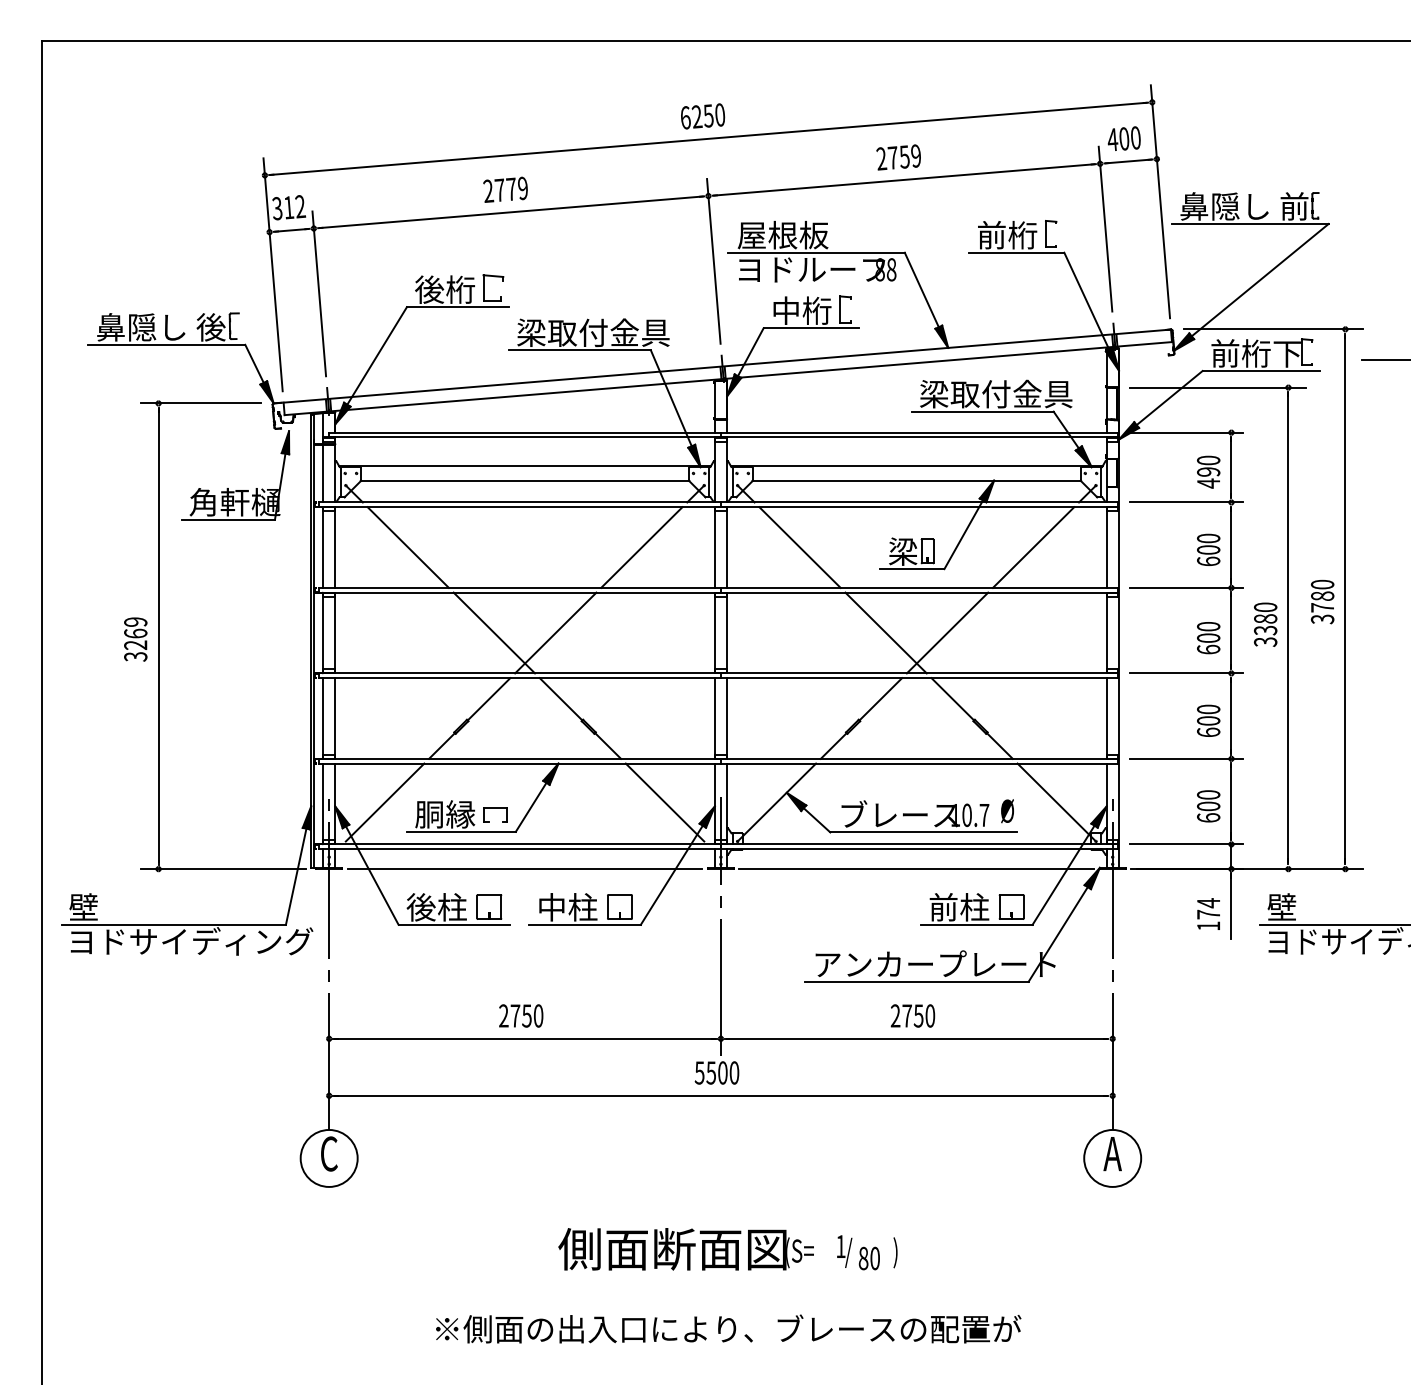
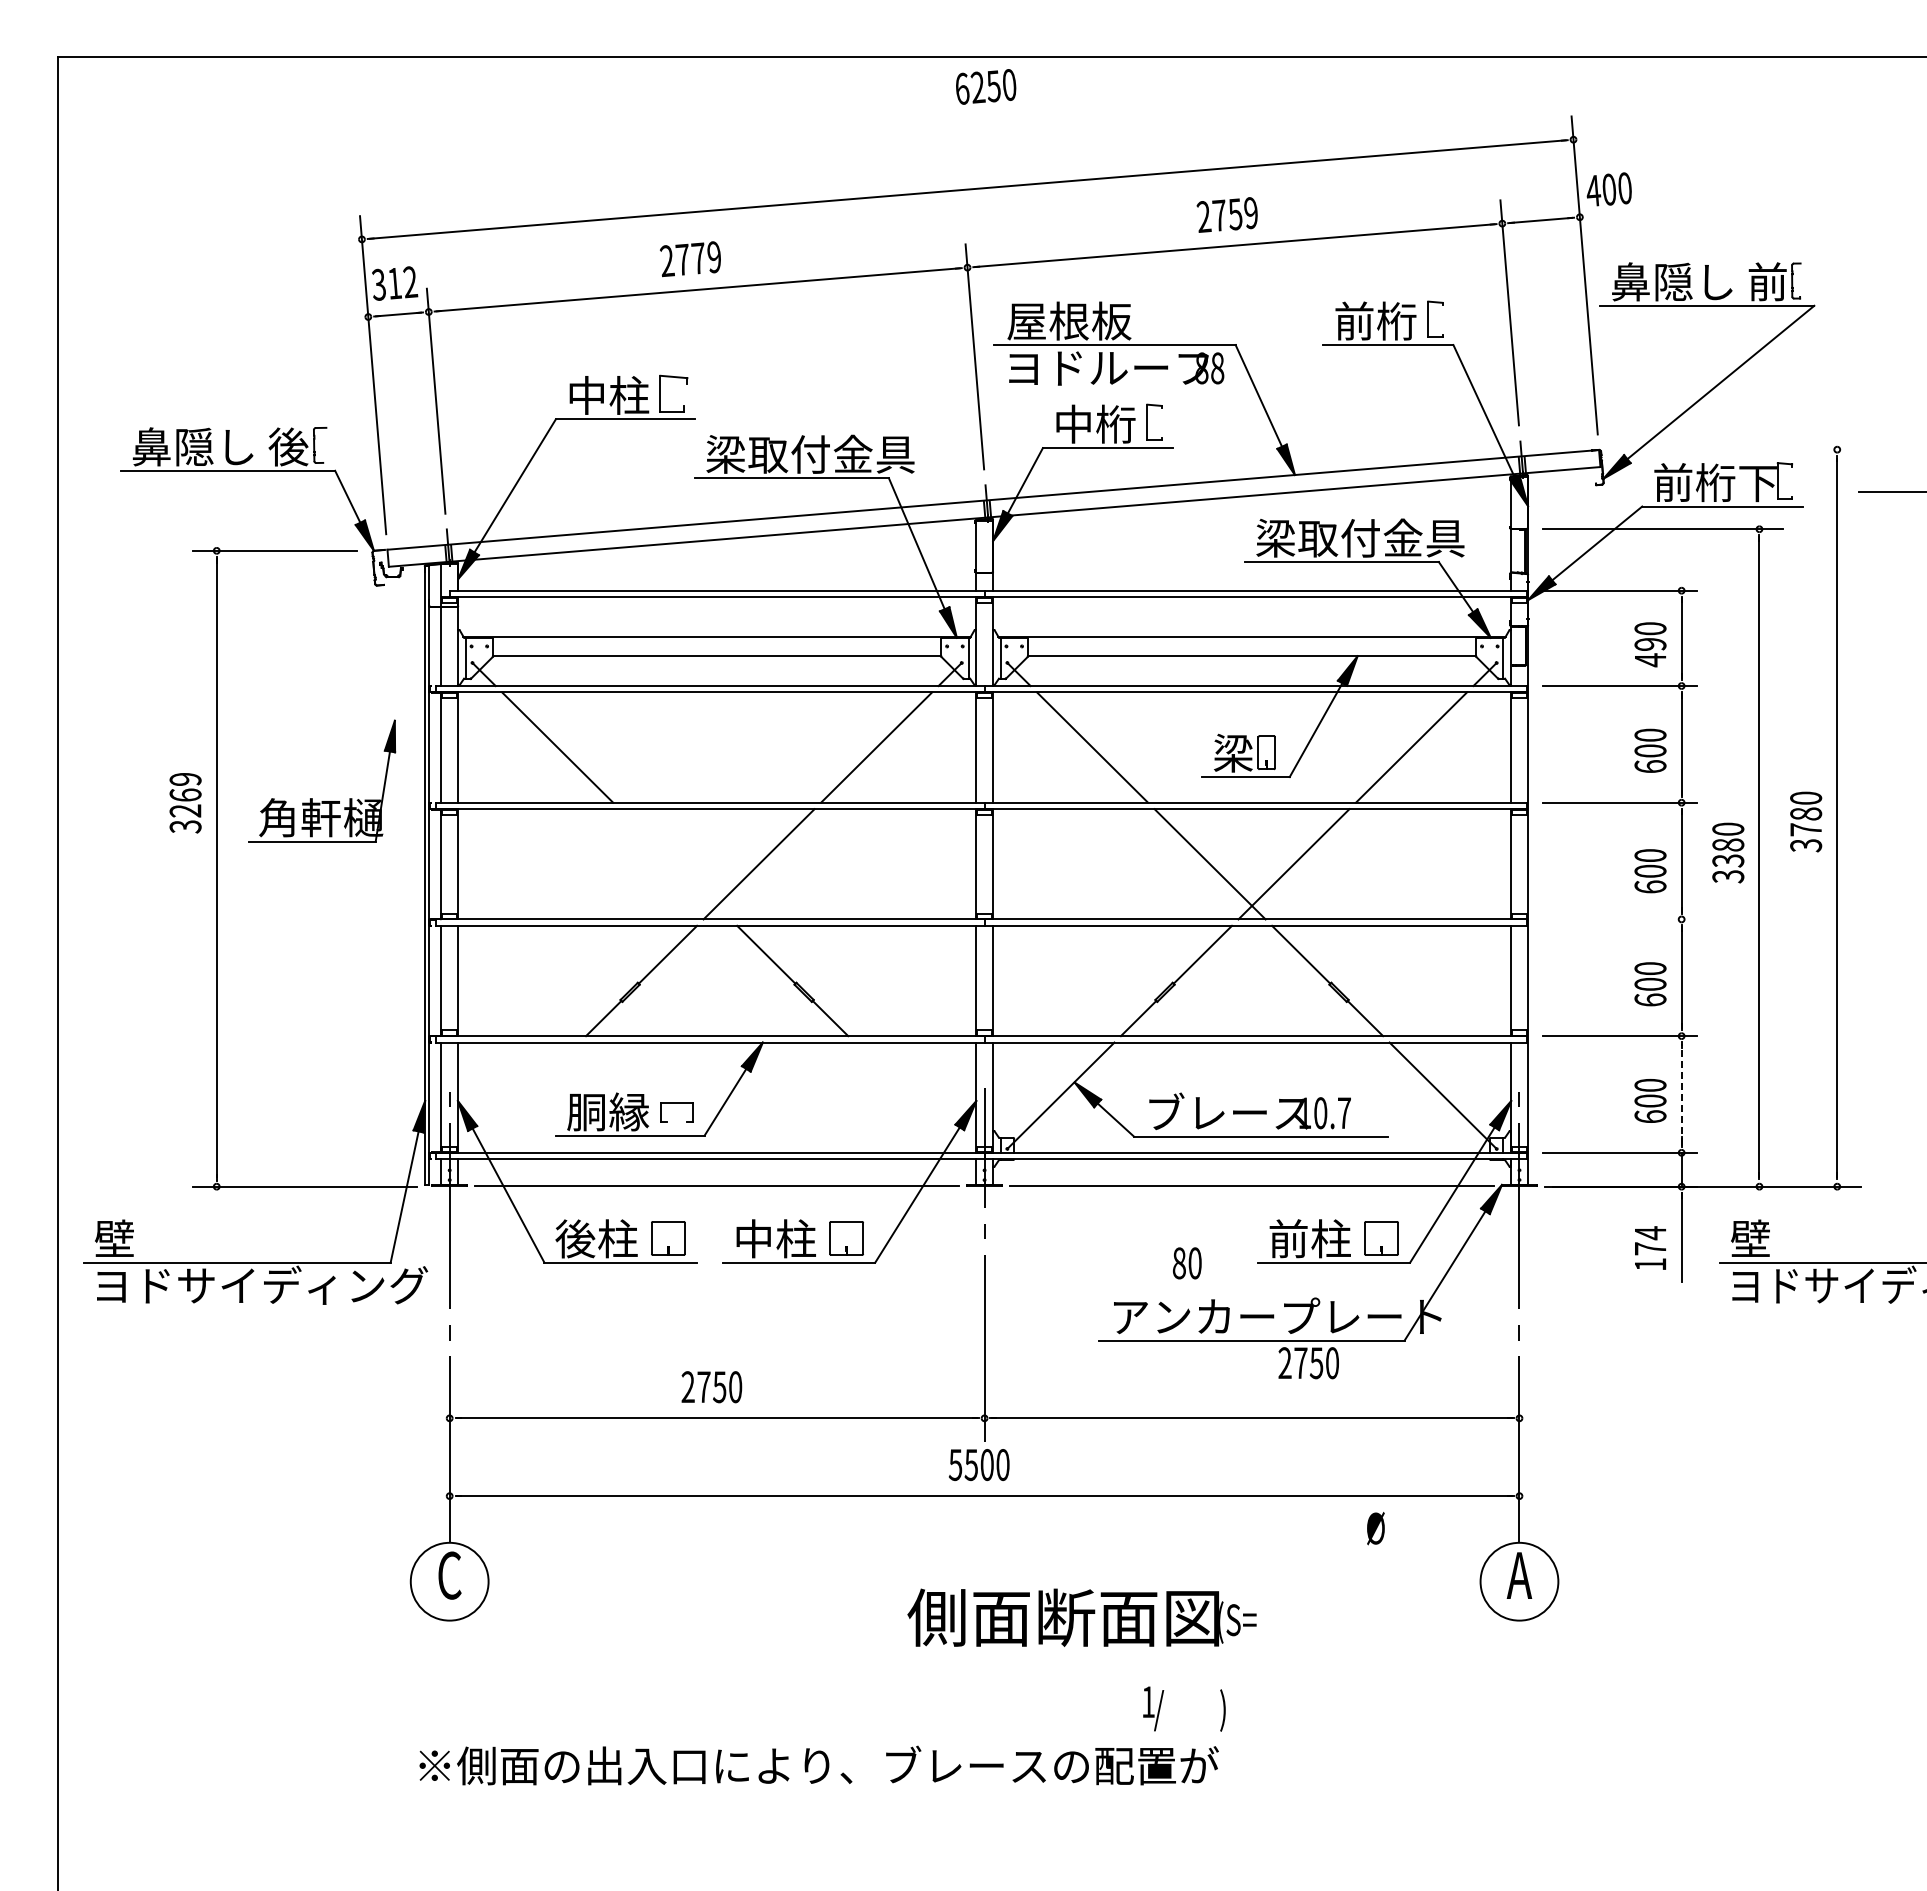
text: (703, 116) -> (986, 86), moved
text: (1123, 138) -> (1608, 189), moved
text: (444, 289) -> (607, 395), 後桁 -> 中柱
line: (1273, 329) -> (1738, 449), removed
part: (228, 488) -> (312, 798), moved
line: (493, 633) -> (674, 864), removed
text: (135, 639) -> (185, 803), moved
line: (1185, 673) -> (1619, 919), removed
line: (1231, 801) -> (1681, 1094), solid -> dashed
line: (384, 802) -> (525, 1095), removed
line: (664, 802) -> (907, 1095), removed
text: (1007, 811) -> (1375, 1528), moved
text: (912, 1016) -> (1308, 1363), moved
text: (685, 1249) -> (1081, 1617), moved
text: (869, 1258) -> (1187, 1263), moved
text: (728, 1328) -> (818, 1765), moved

